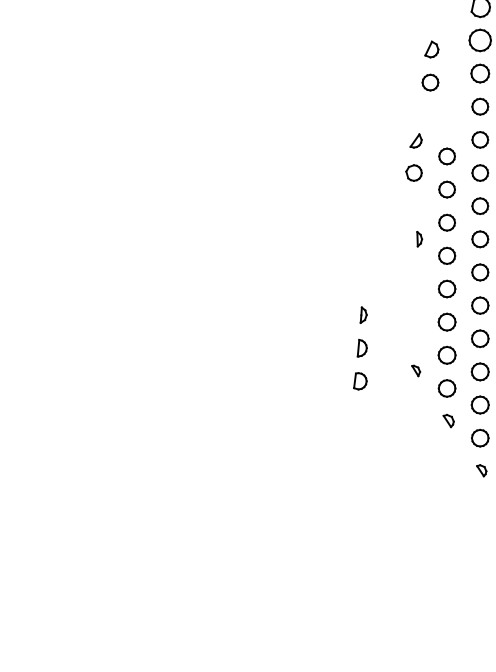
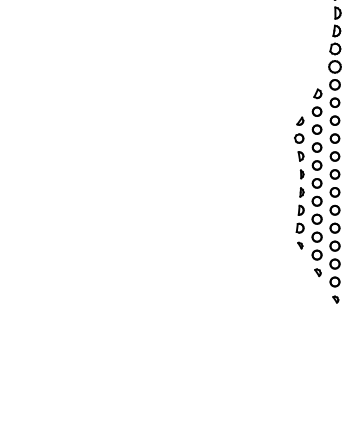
part: (429, 65) -> (316, 102), moved
part: (416, 206) -> (300, 156), added
part: (359, 348) -> (299, 210), moved

